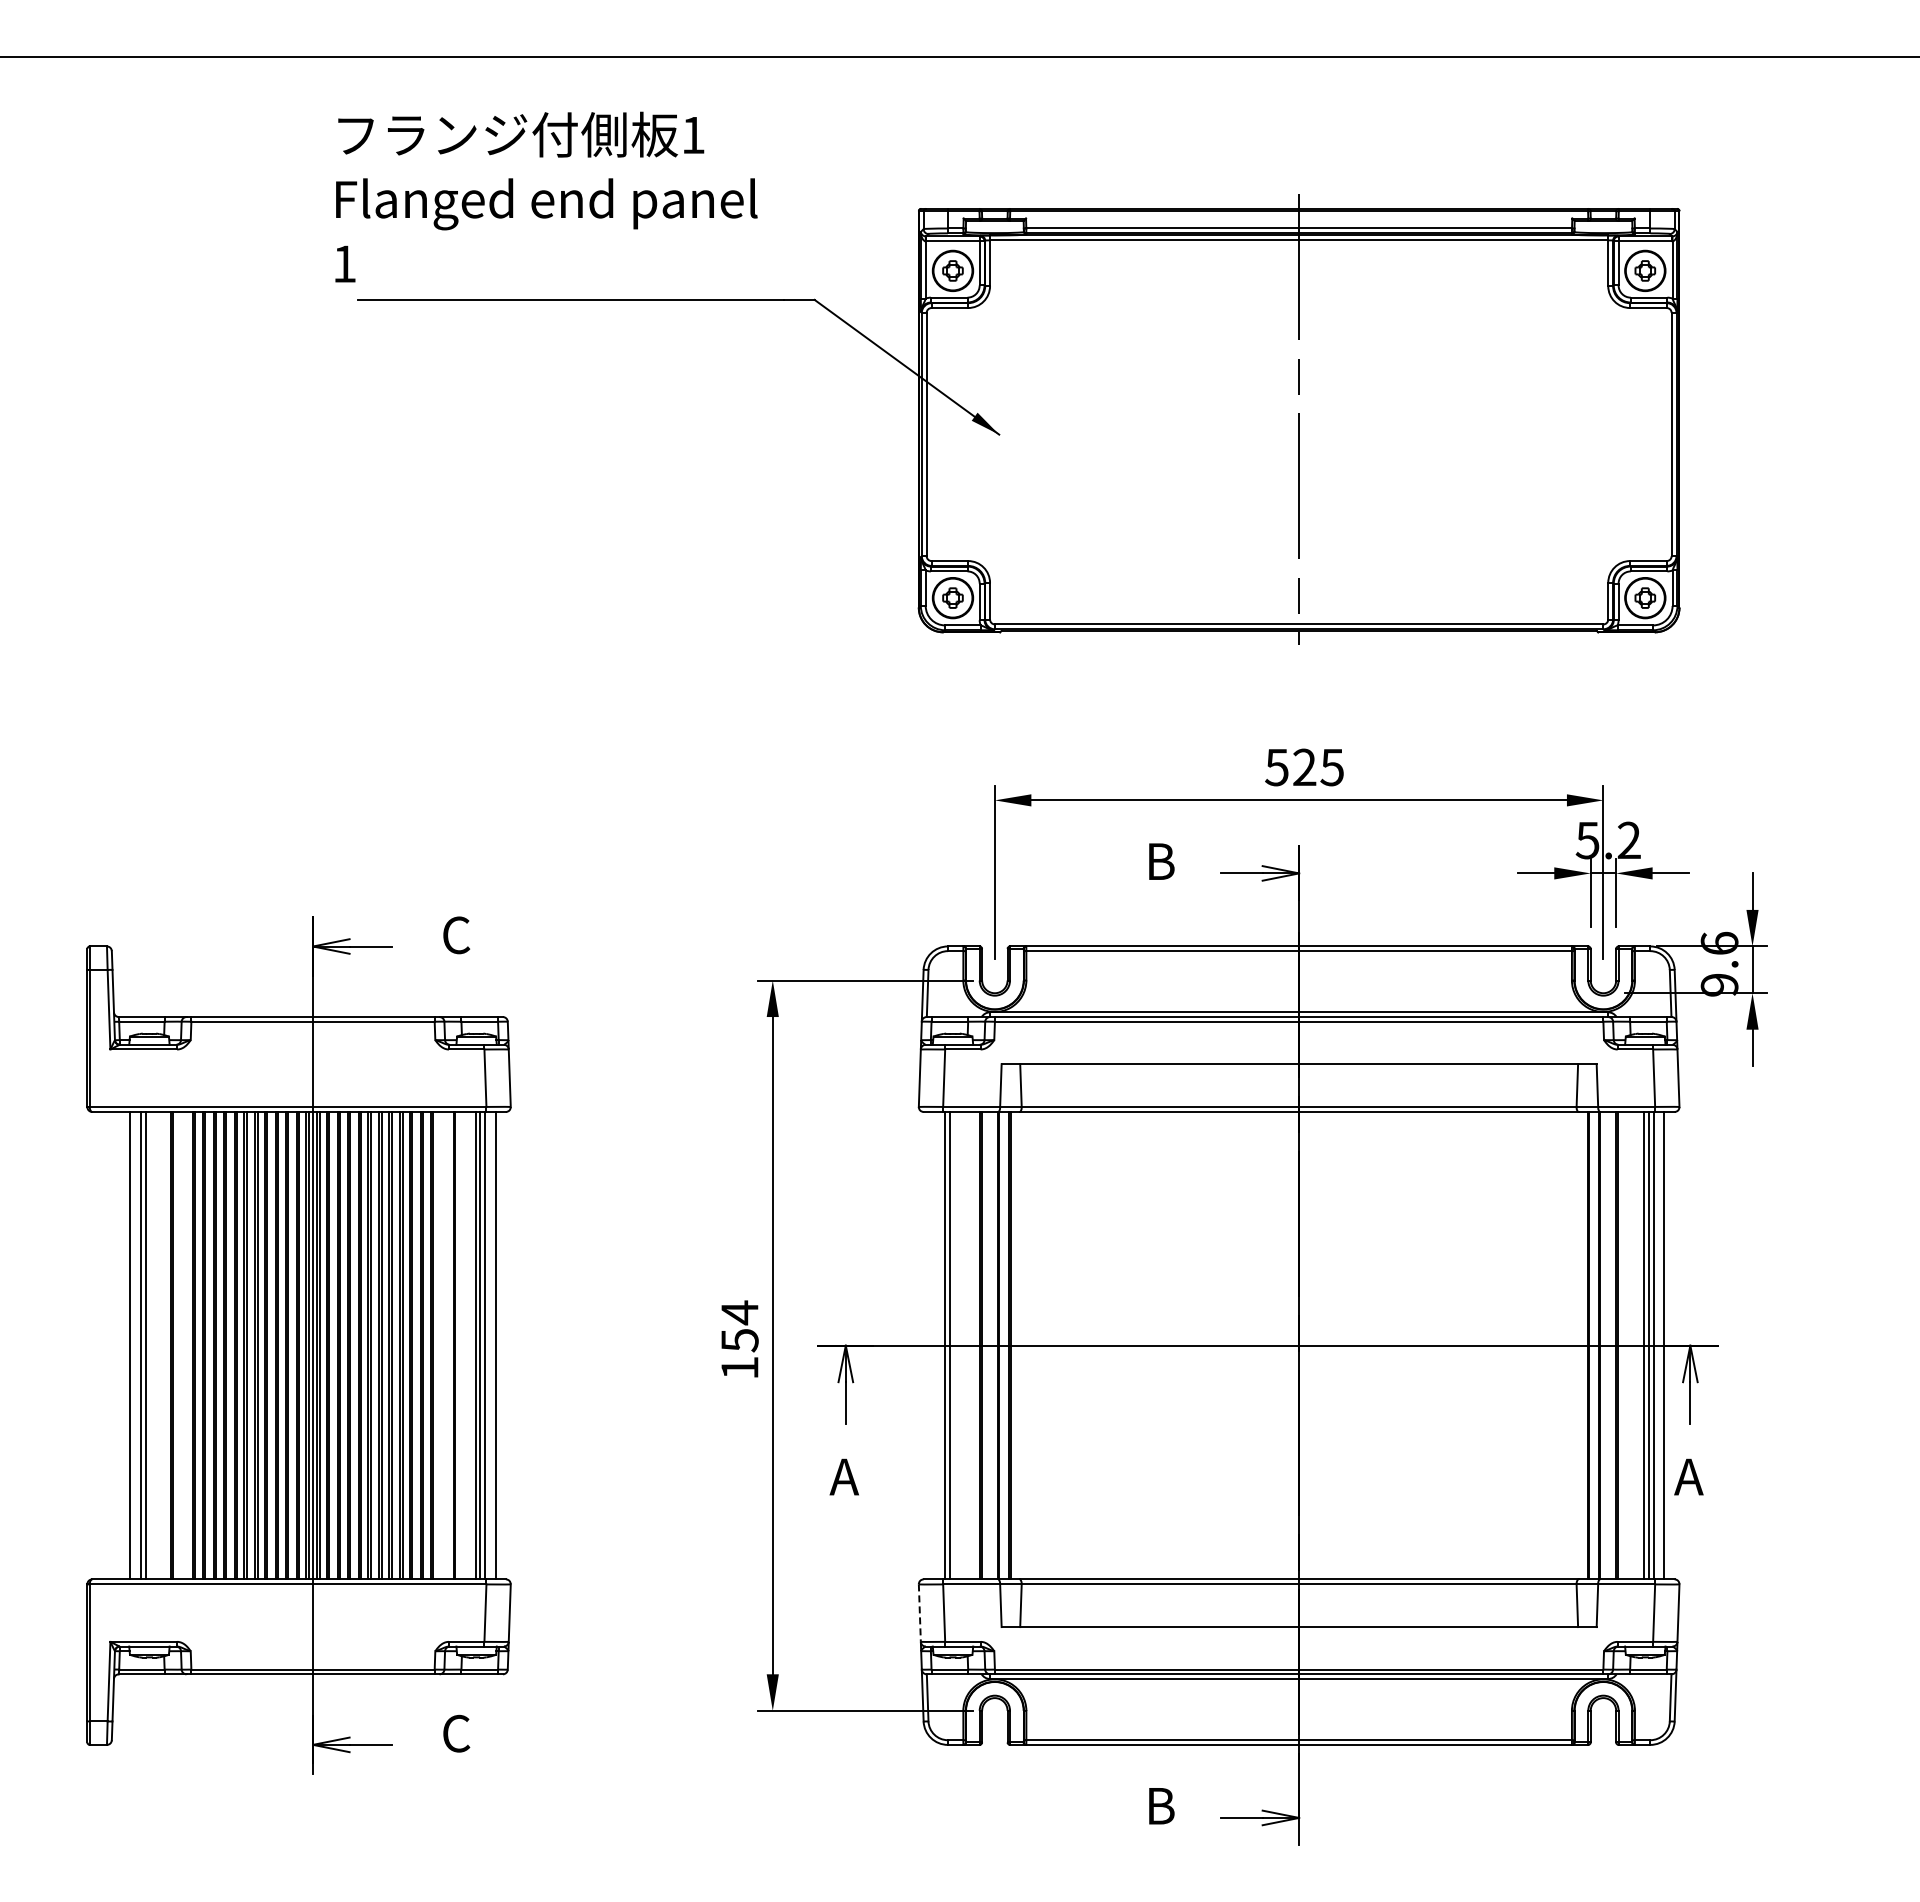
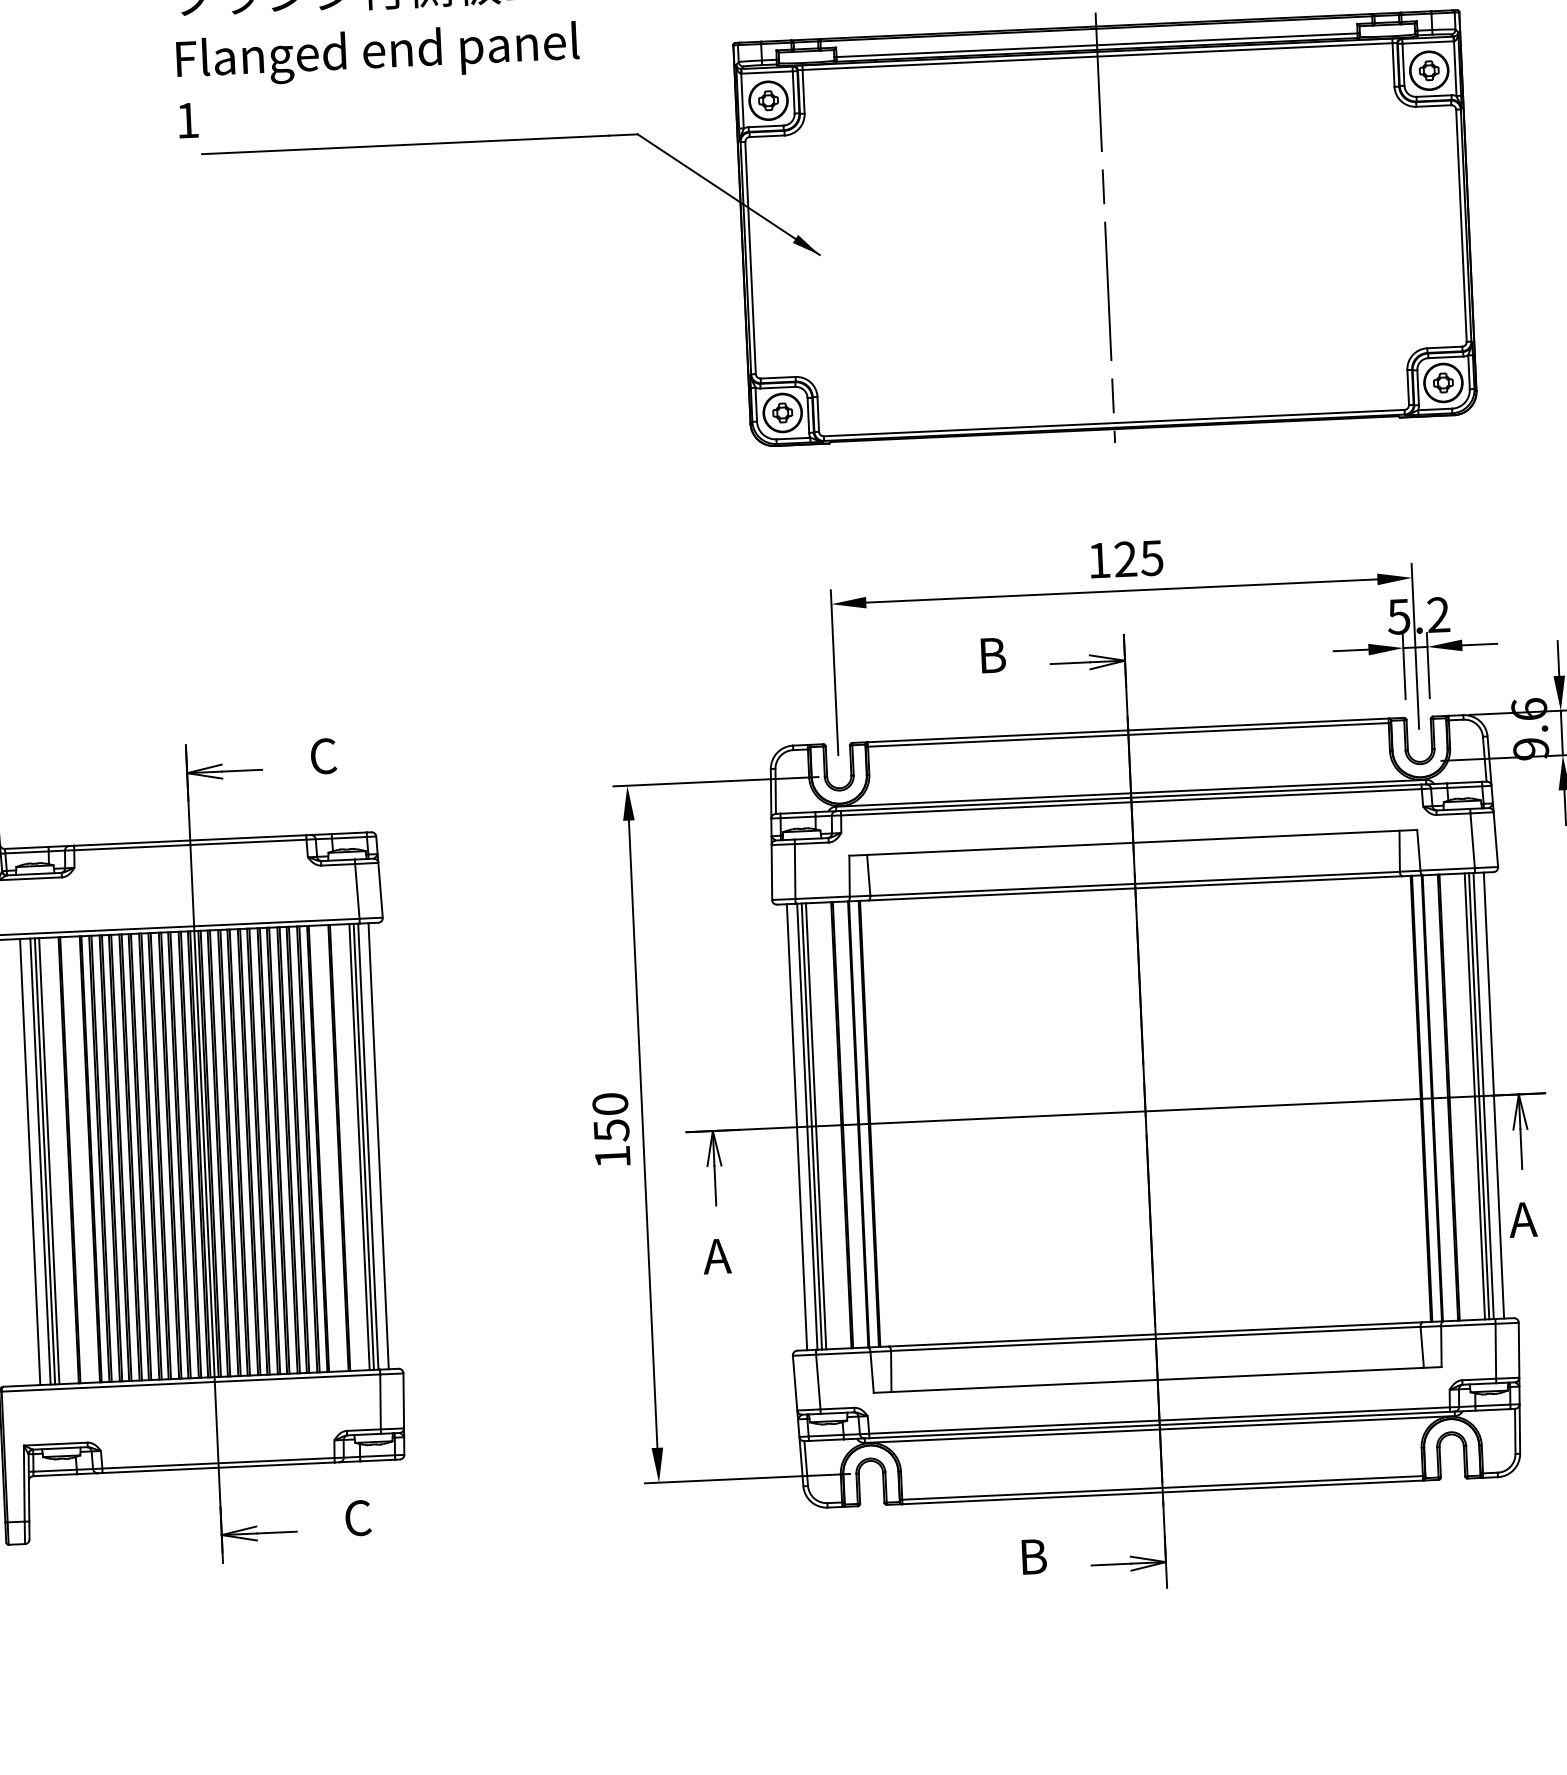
text: (1276, 767) -> (1098, 560), 525 -> 125
text: (739, 1312) -> (609, 1103), 154 -> 150
line: (150, 1345) -> (49, 1161), added
line: (934, 1345) -> (797, 1127), added
line: (954, 1345) -> (816, 1126), added
line: (919, 1613) -> (794, 1383), dashed -> solid

